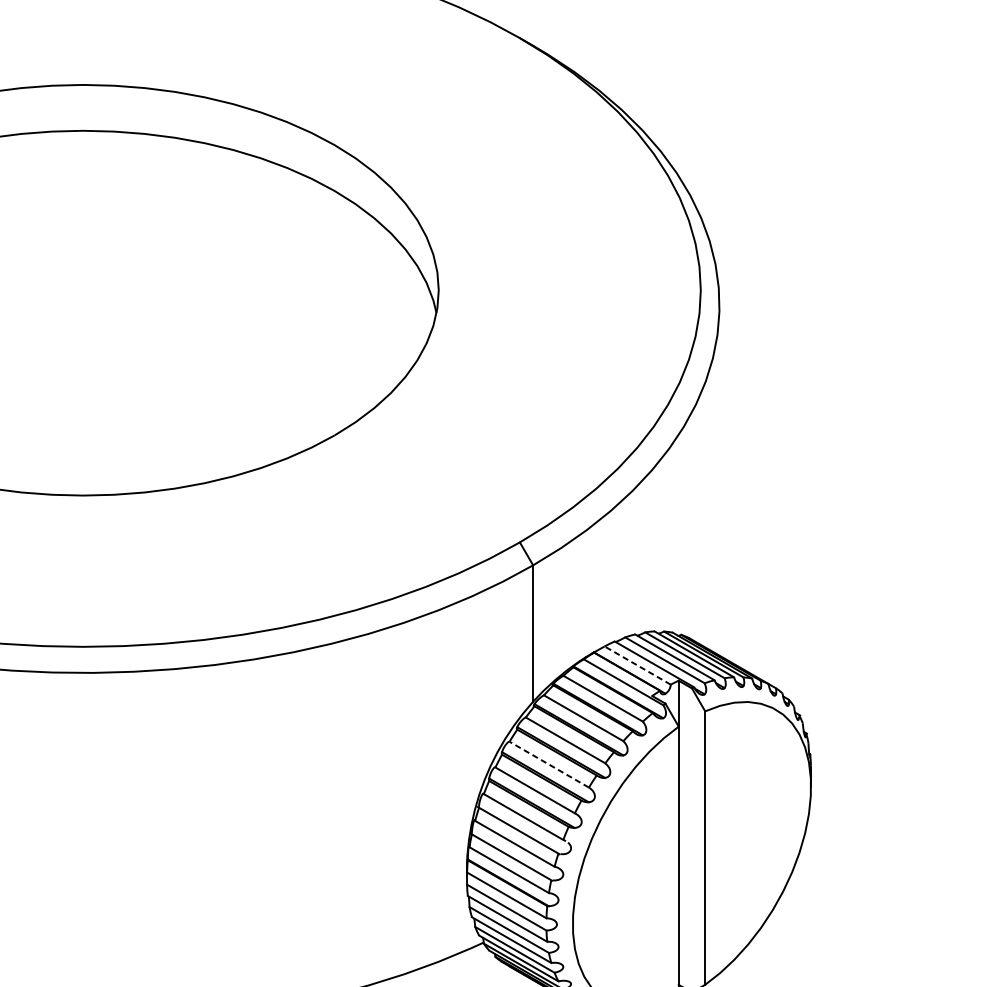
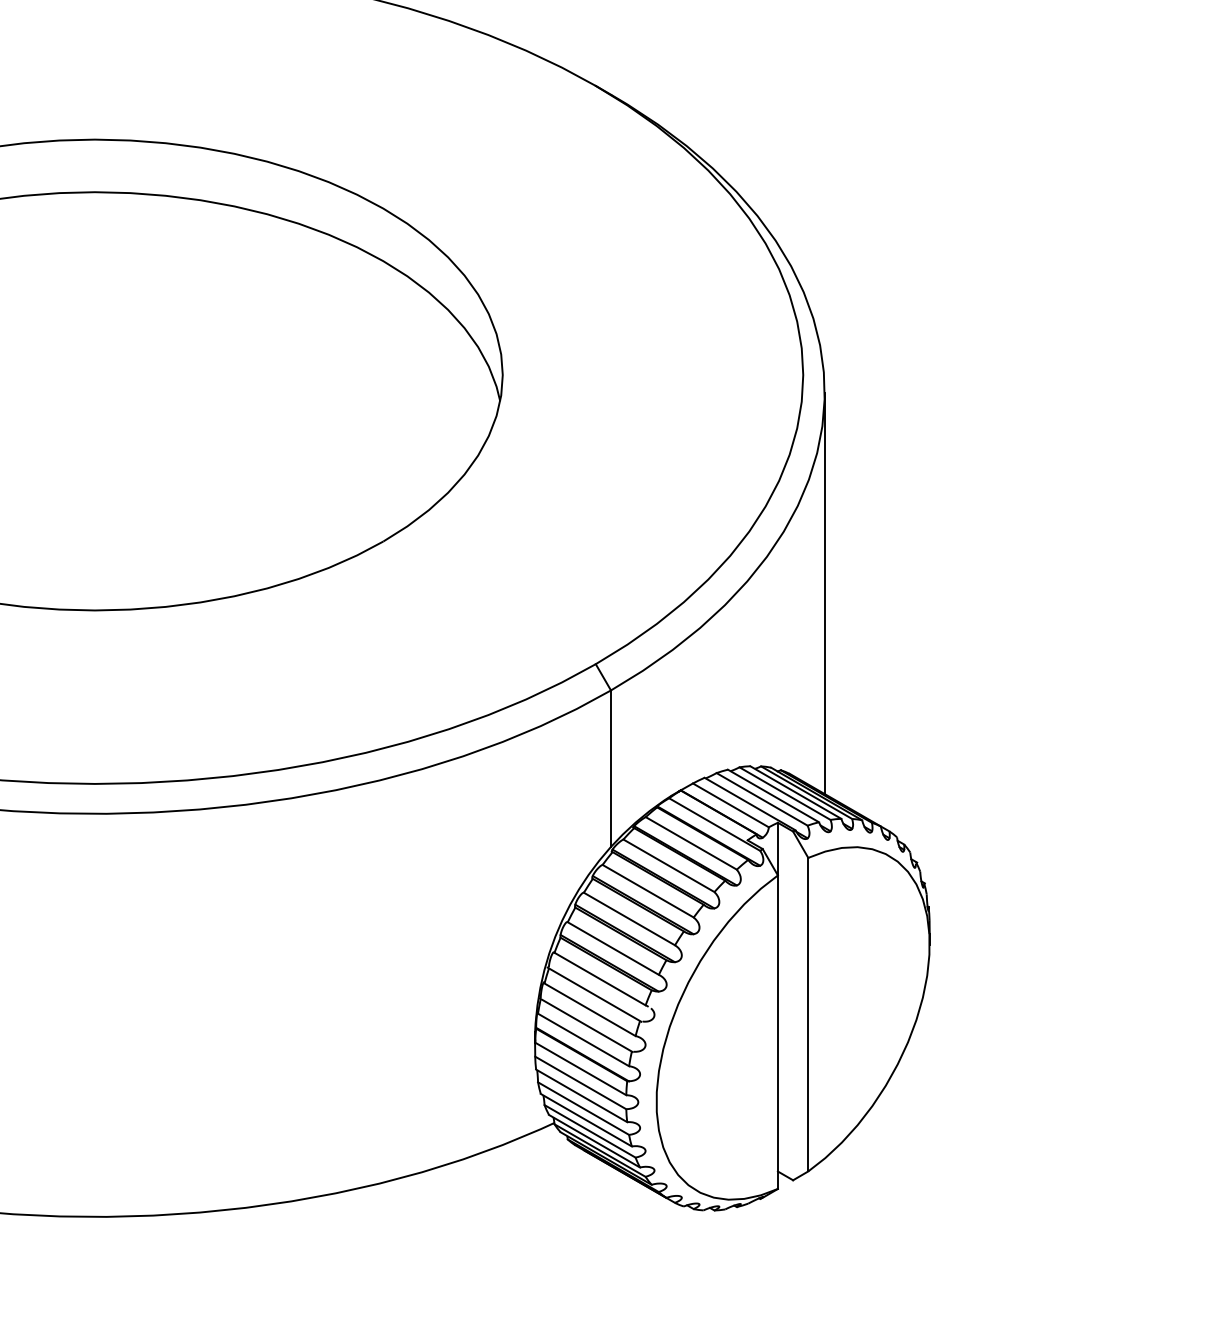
line: (719, 480) -> (824, 593), added
line: (637, 665) -> (730, 805), dashed -> solid
line: (549, 765) -> (629, 919), dashed -> solid

